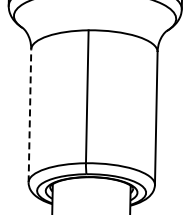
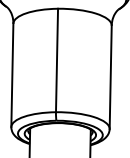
line: (29, 115) -> (12, 75), dashed -> solid

